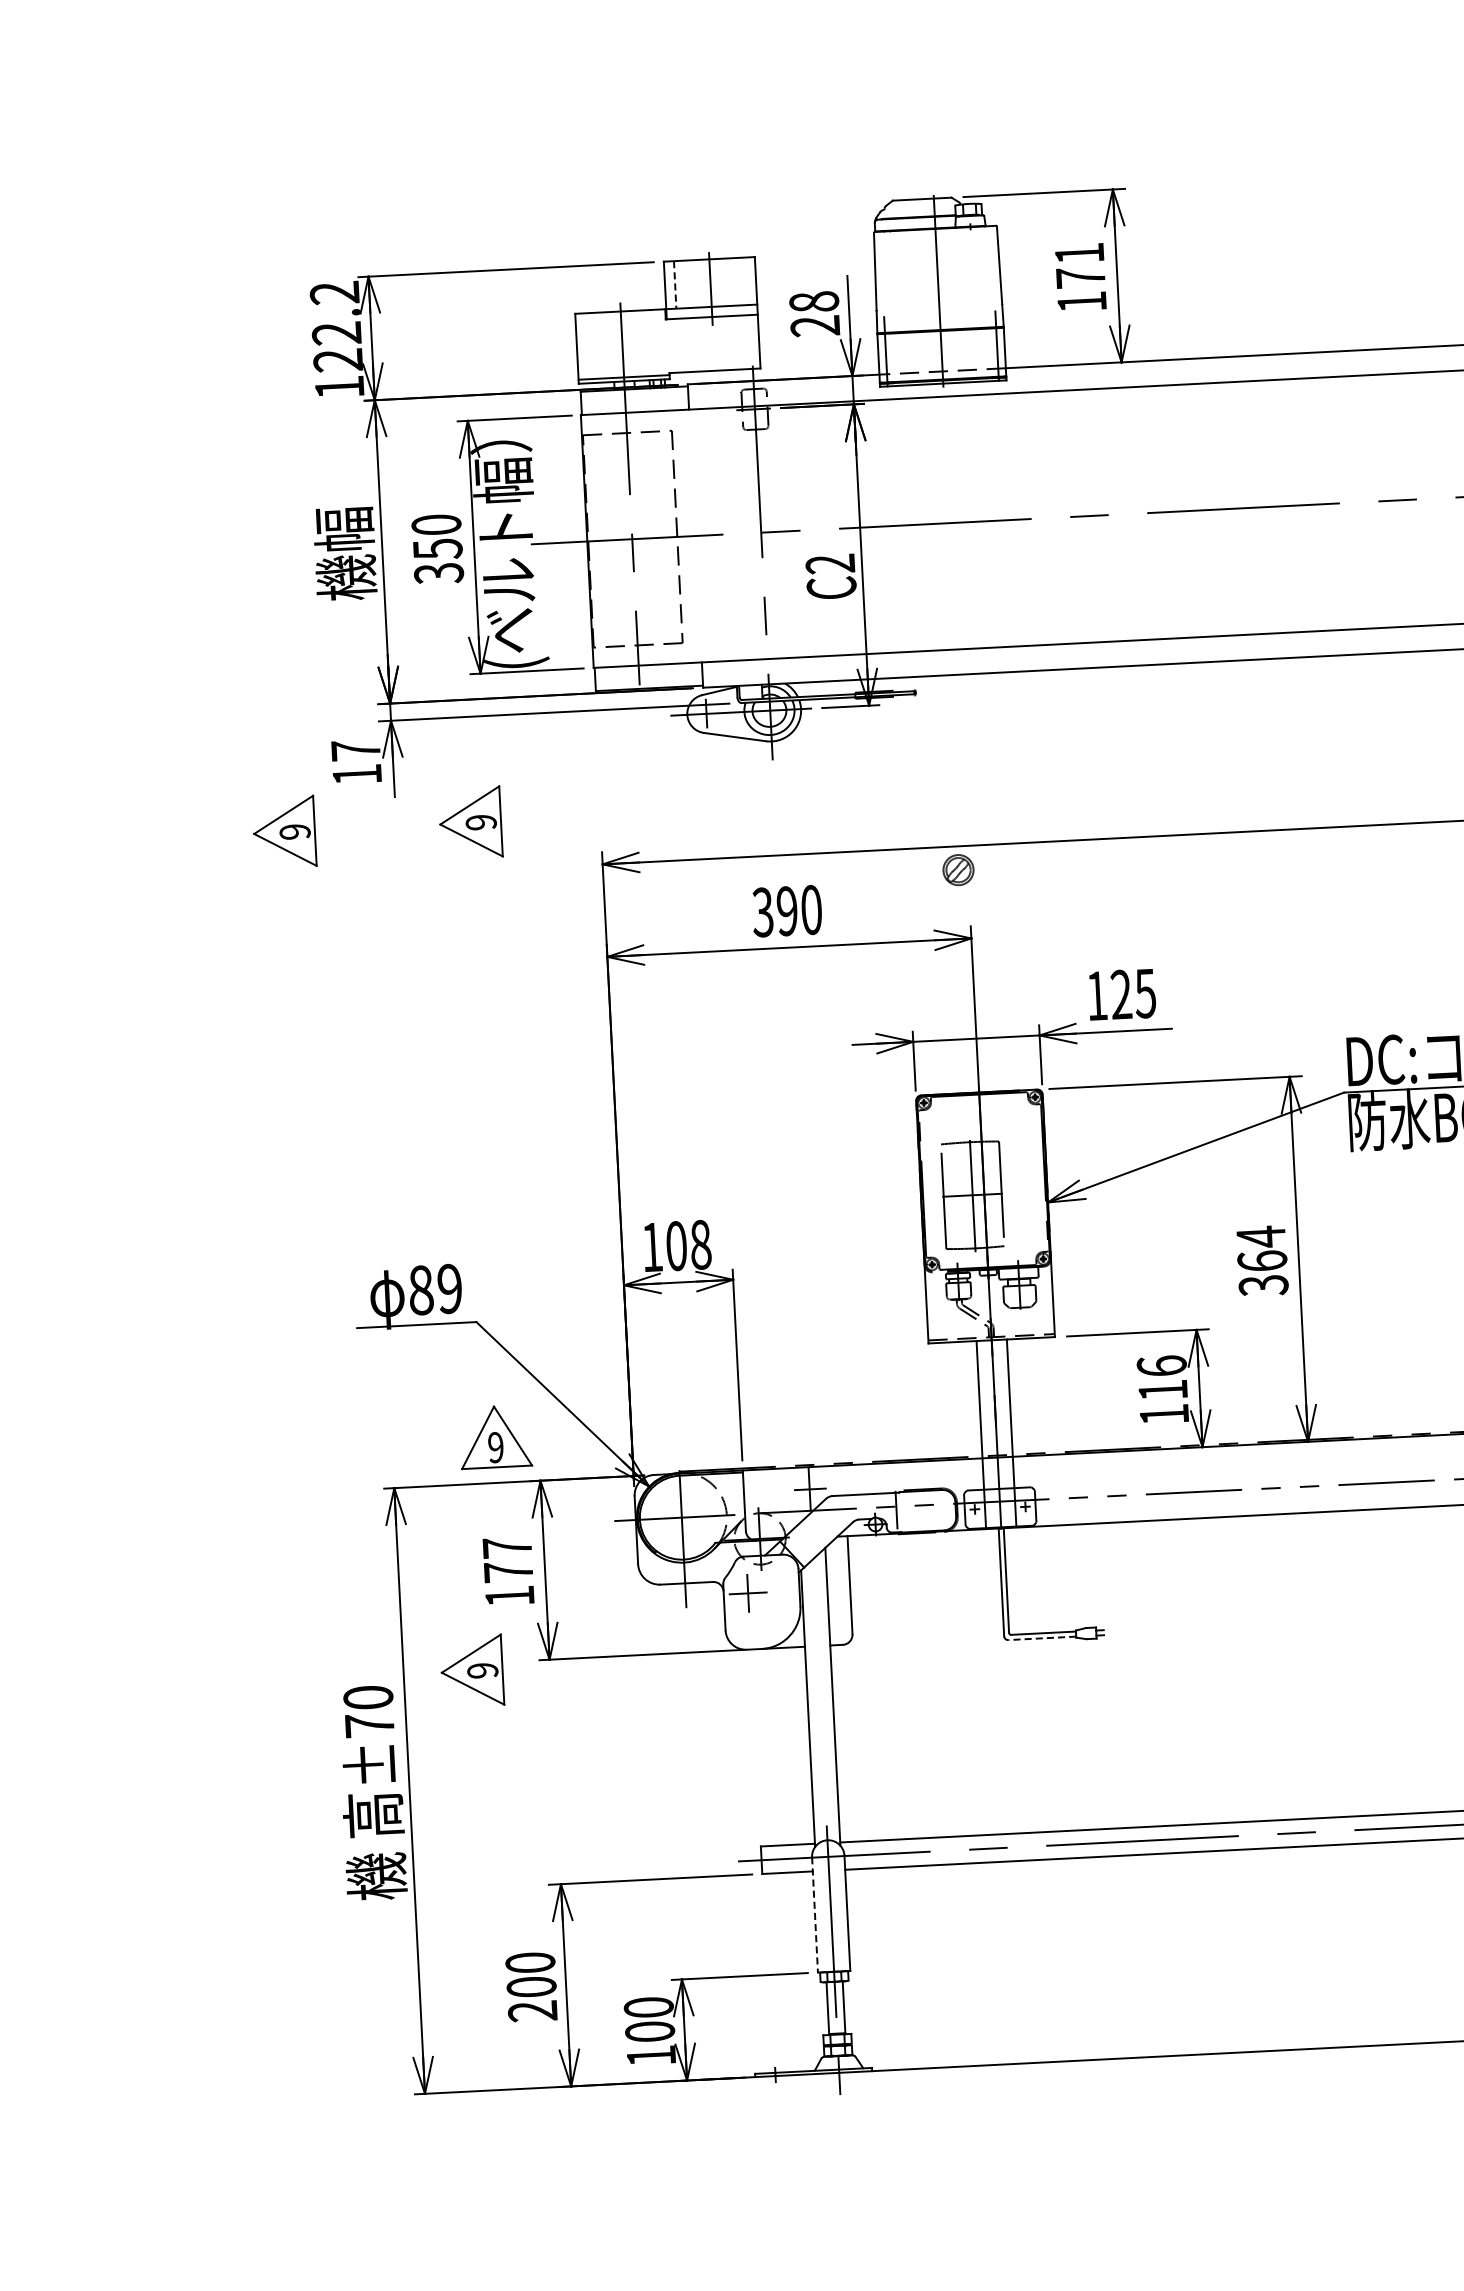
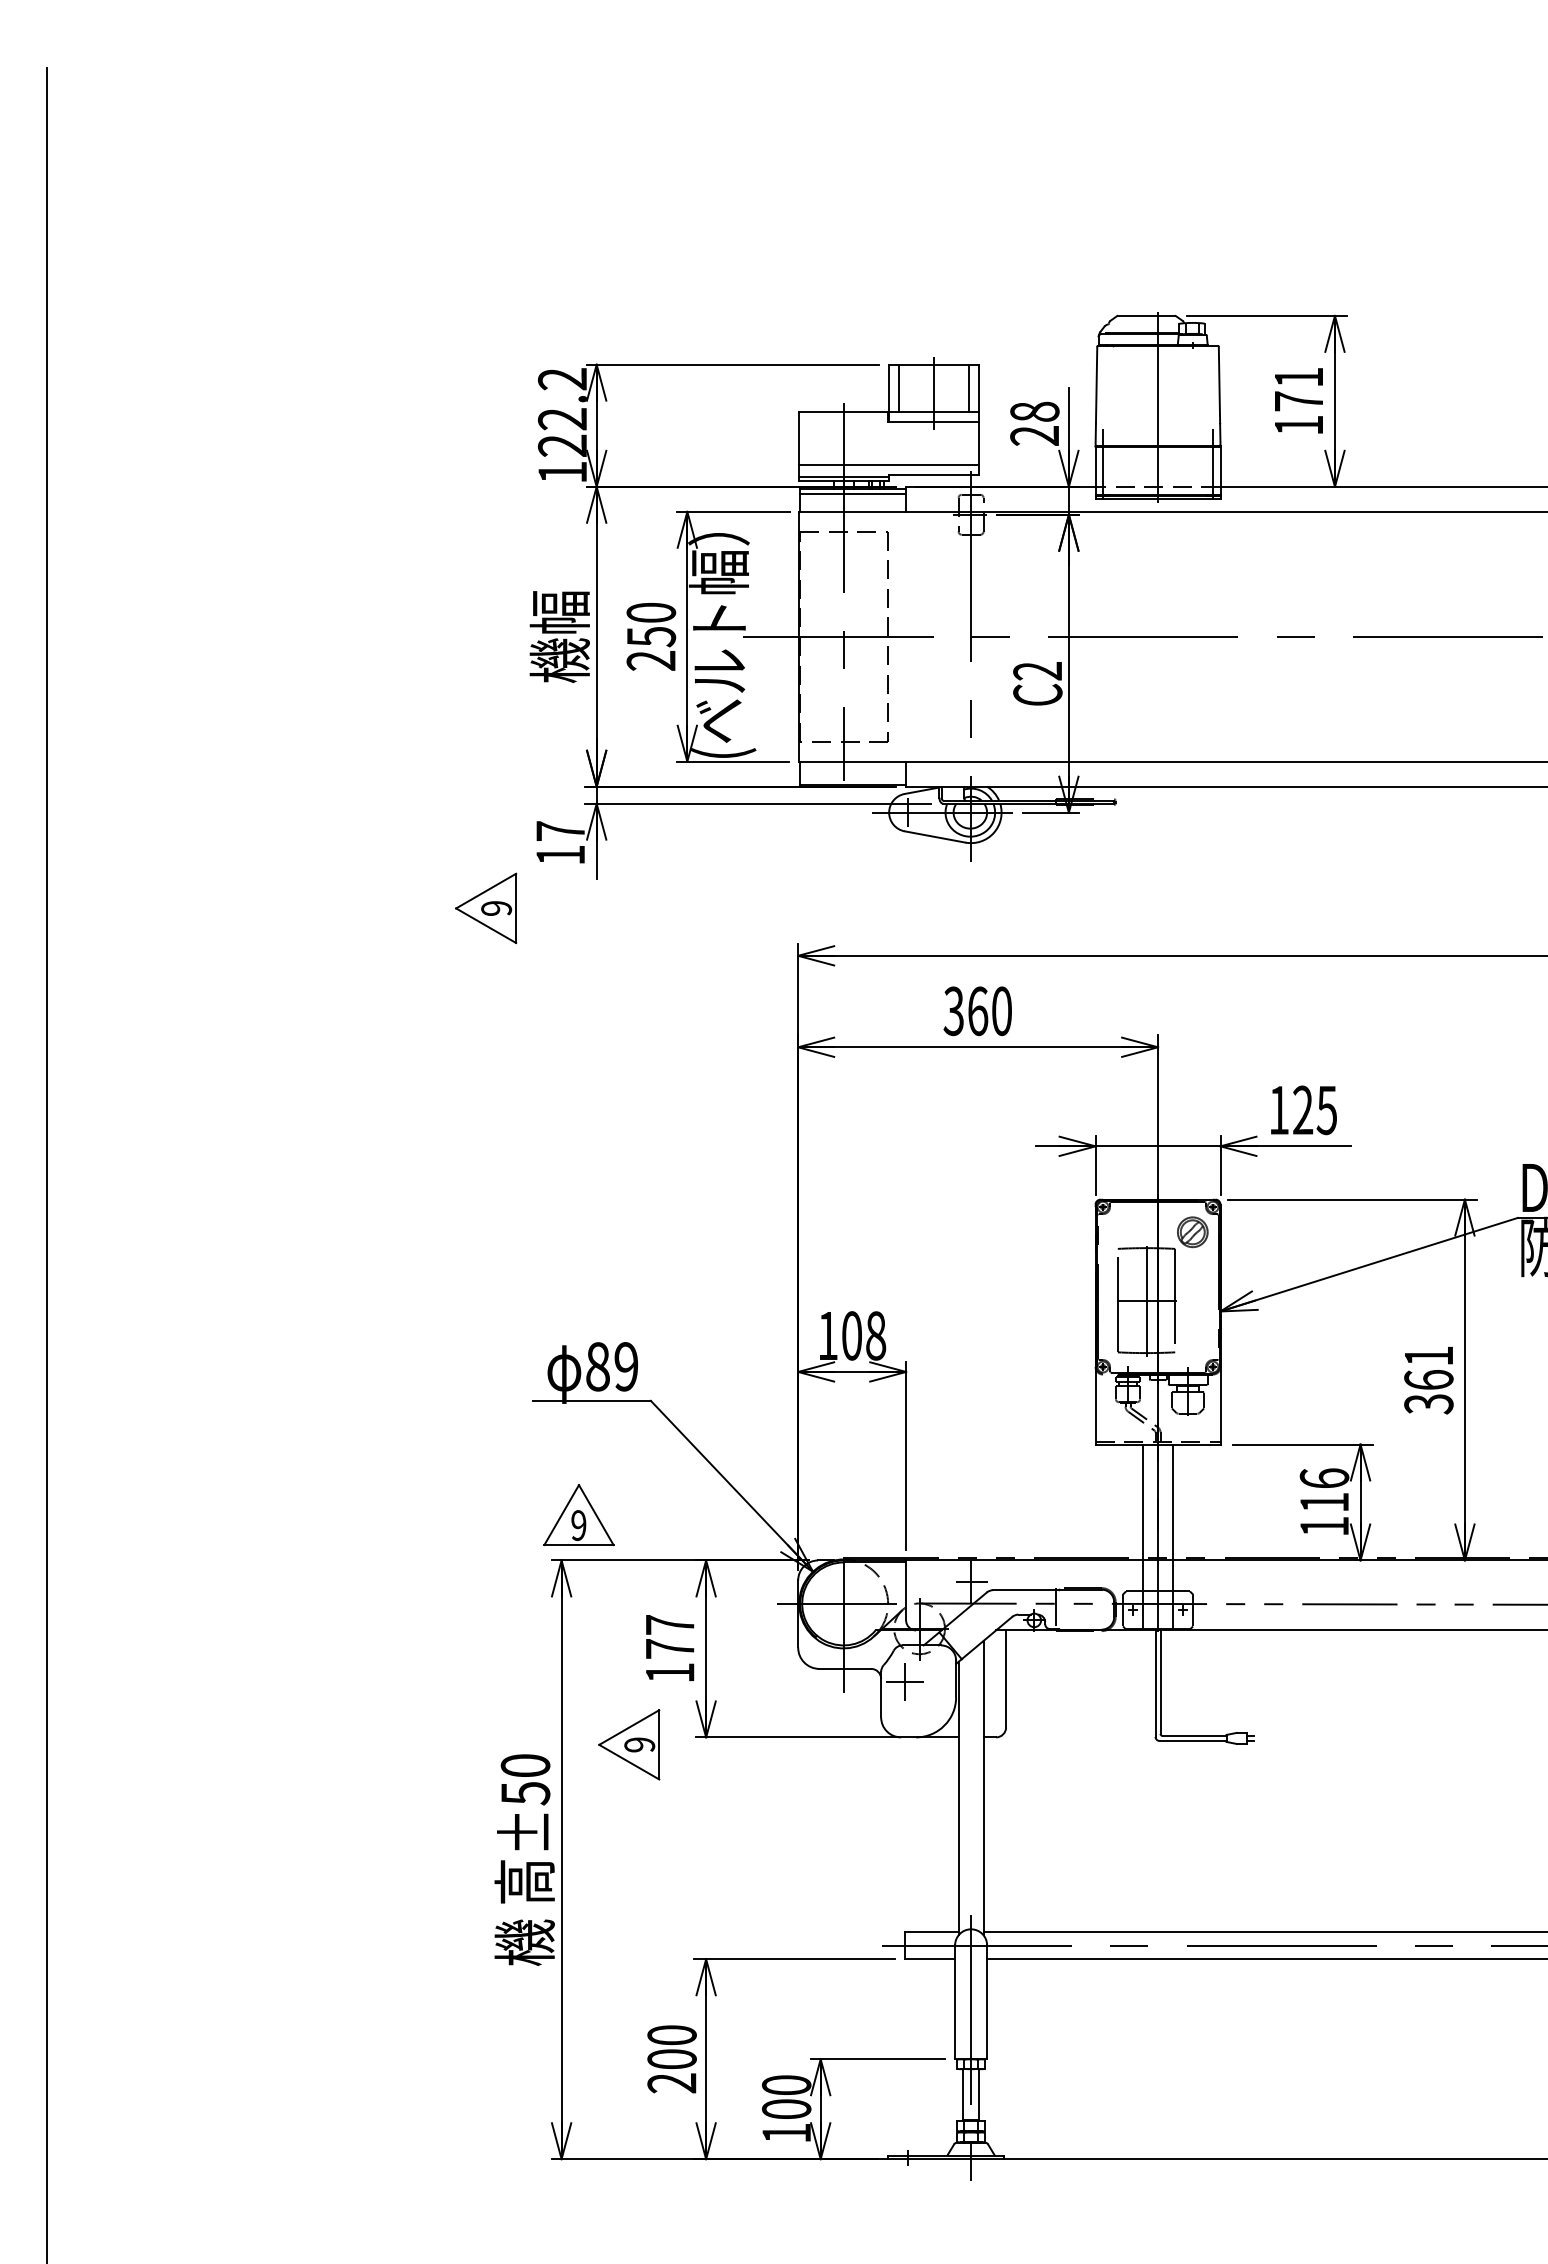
line: (745, 280) -> (968, 387), added
line: (675, 285) -> (898, 388), dashed -> solid
line: (668, 362) -> (888, 464), added
line: (634, 393) -> (853, 493), added
text: (439, 574) -> (651, 661), 350 -> 250
part: (471, 823) -> (670, 908), removed
part: (958, 870) -> (1192, 1232), moved
text: (787, 911) -> (978, 1011), 390 -> 360
text: (1260, 1237) -> (1428, 1356), 364 -> 361
part: (495, 1437) -> (578, 1515), moved
line: (1042, 1637) -> (1193, 1740), dashed -> solid
text: (369, 1725) -> (525, 1793), ±70 -> ±50
line: (815, 1915) -> (955, 2002), dashed -> solid

